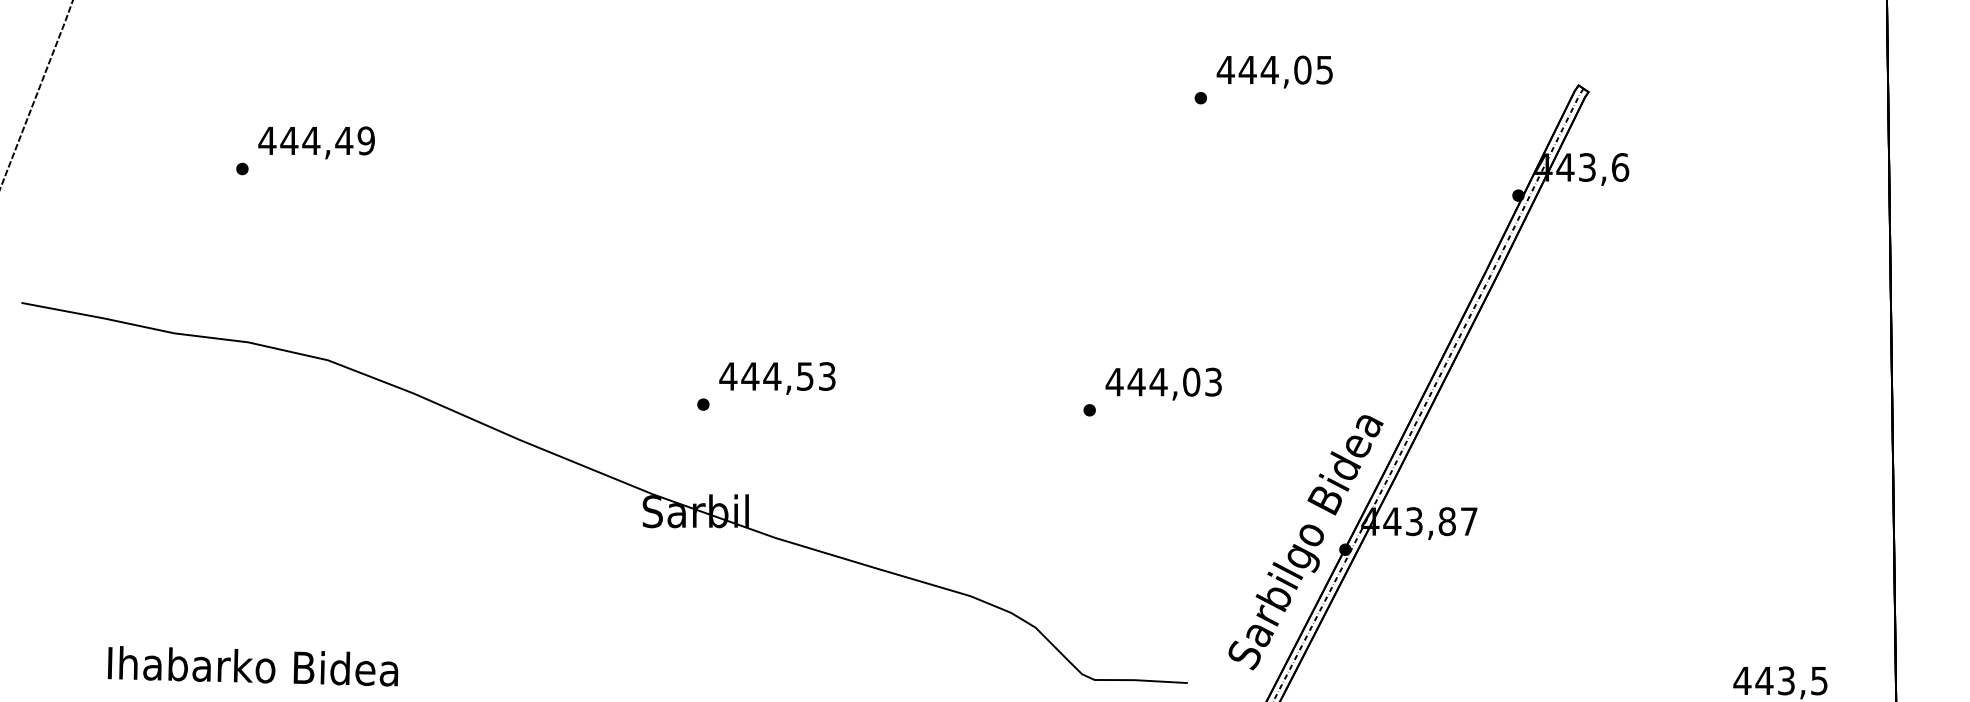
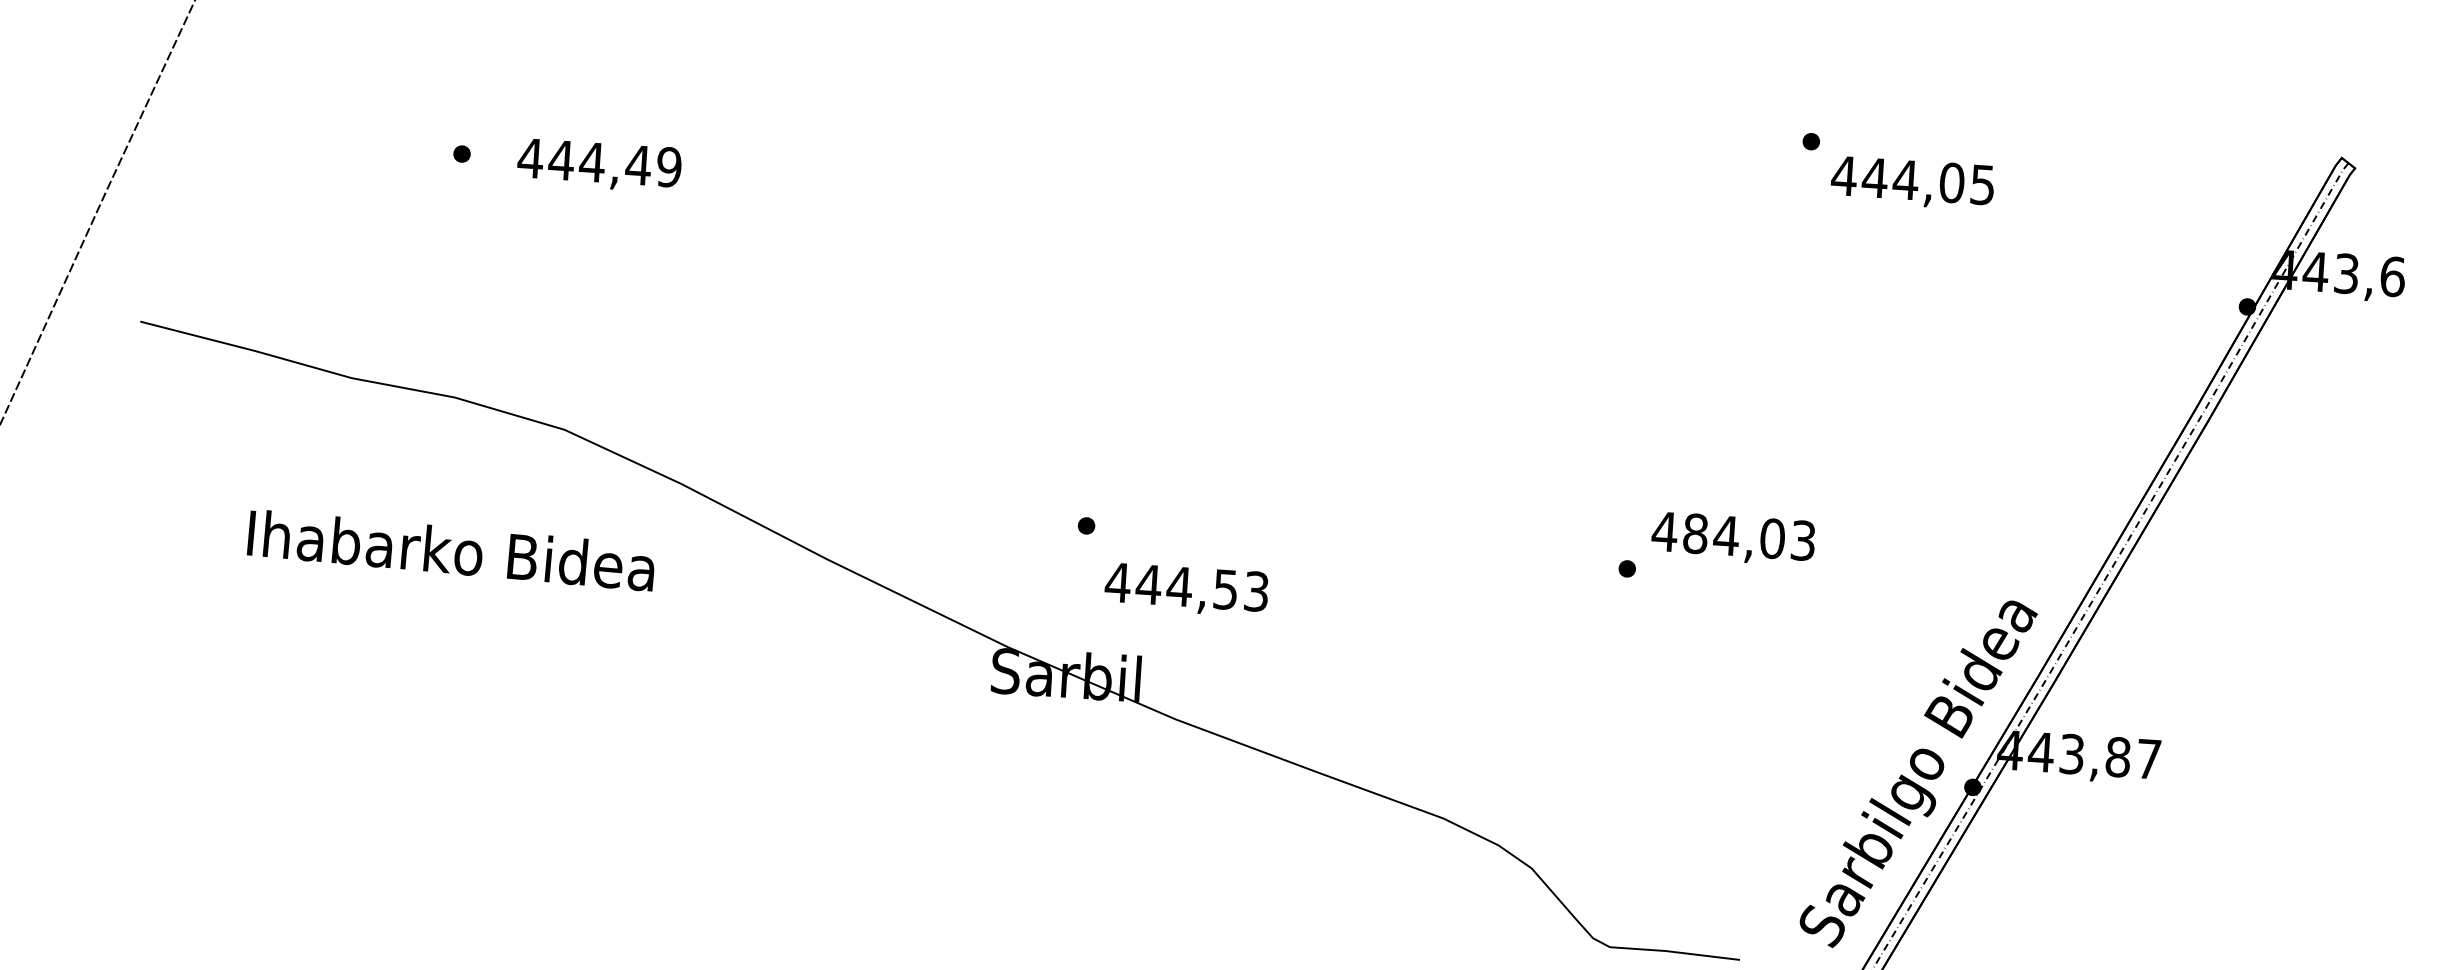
text: (1274, 71) -> (1912, 182), moved
text: (316, 142) -> (599, 165), moved
text: (777, 378) -> (1186, 589), moved
text: (1136, 381) -> (1695, 532), 444,03 -> 484,03
text: (253, 666) -> (451, 550), moved

